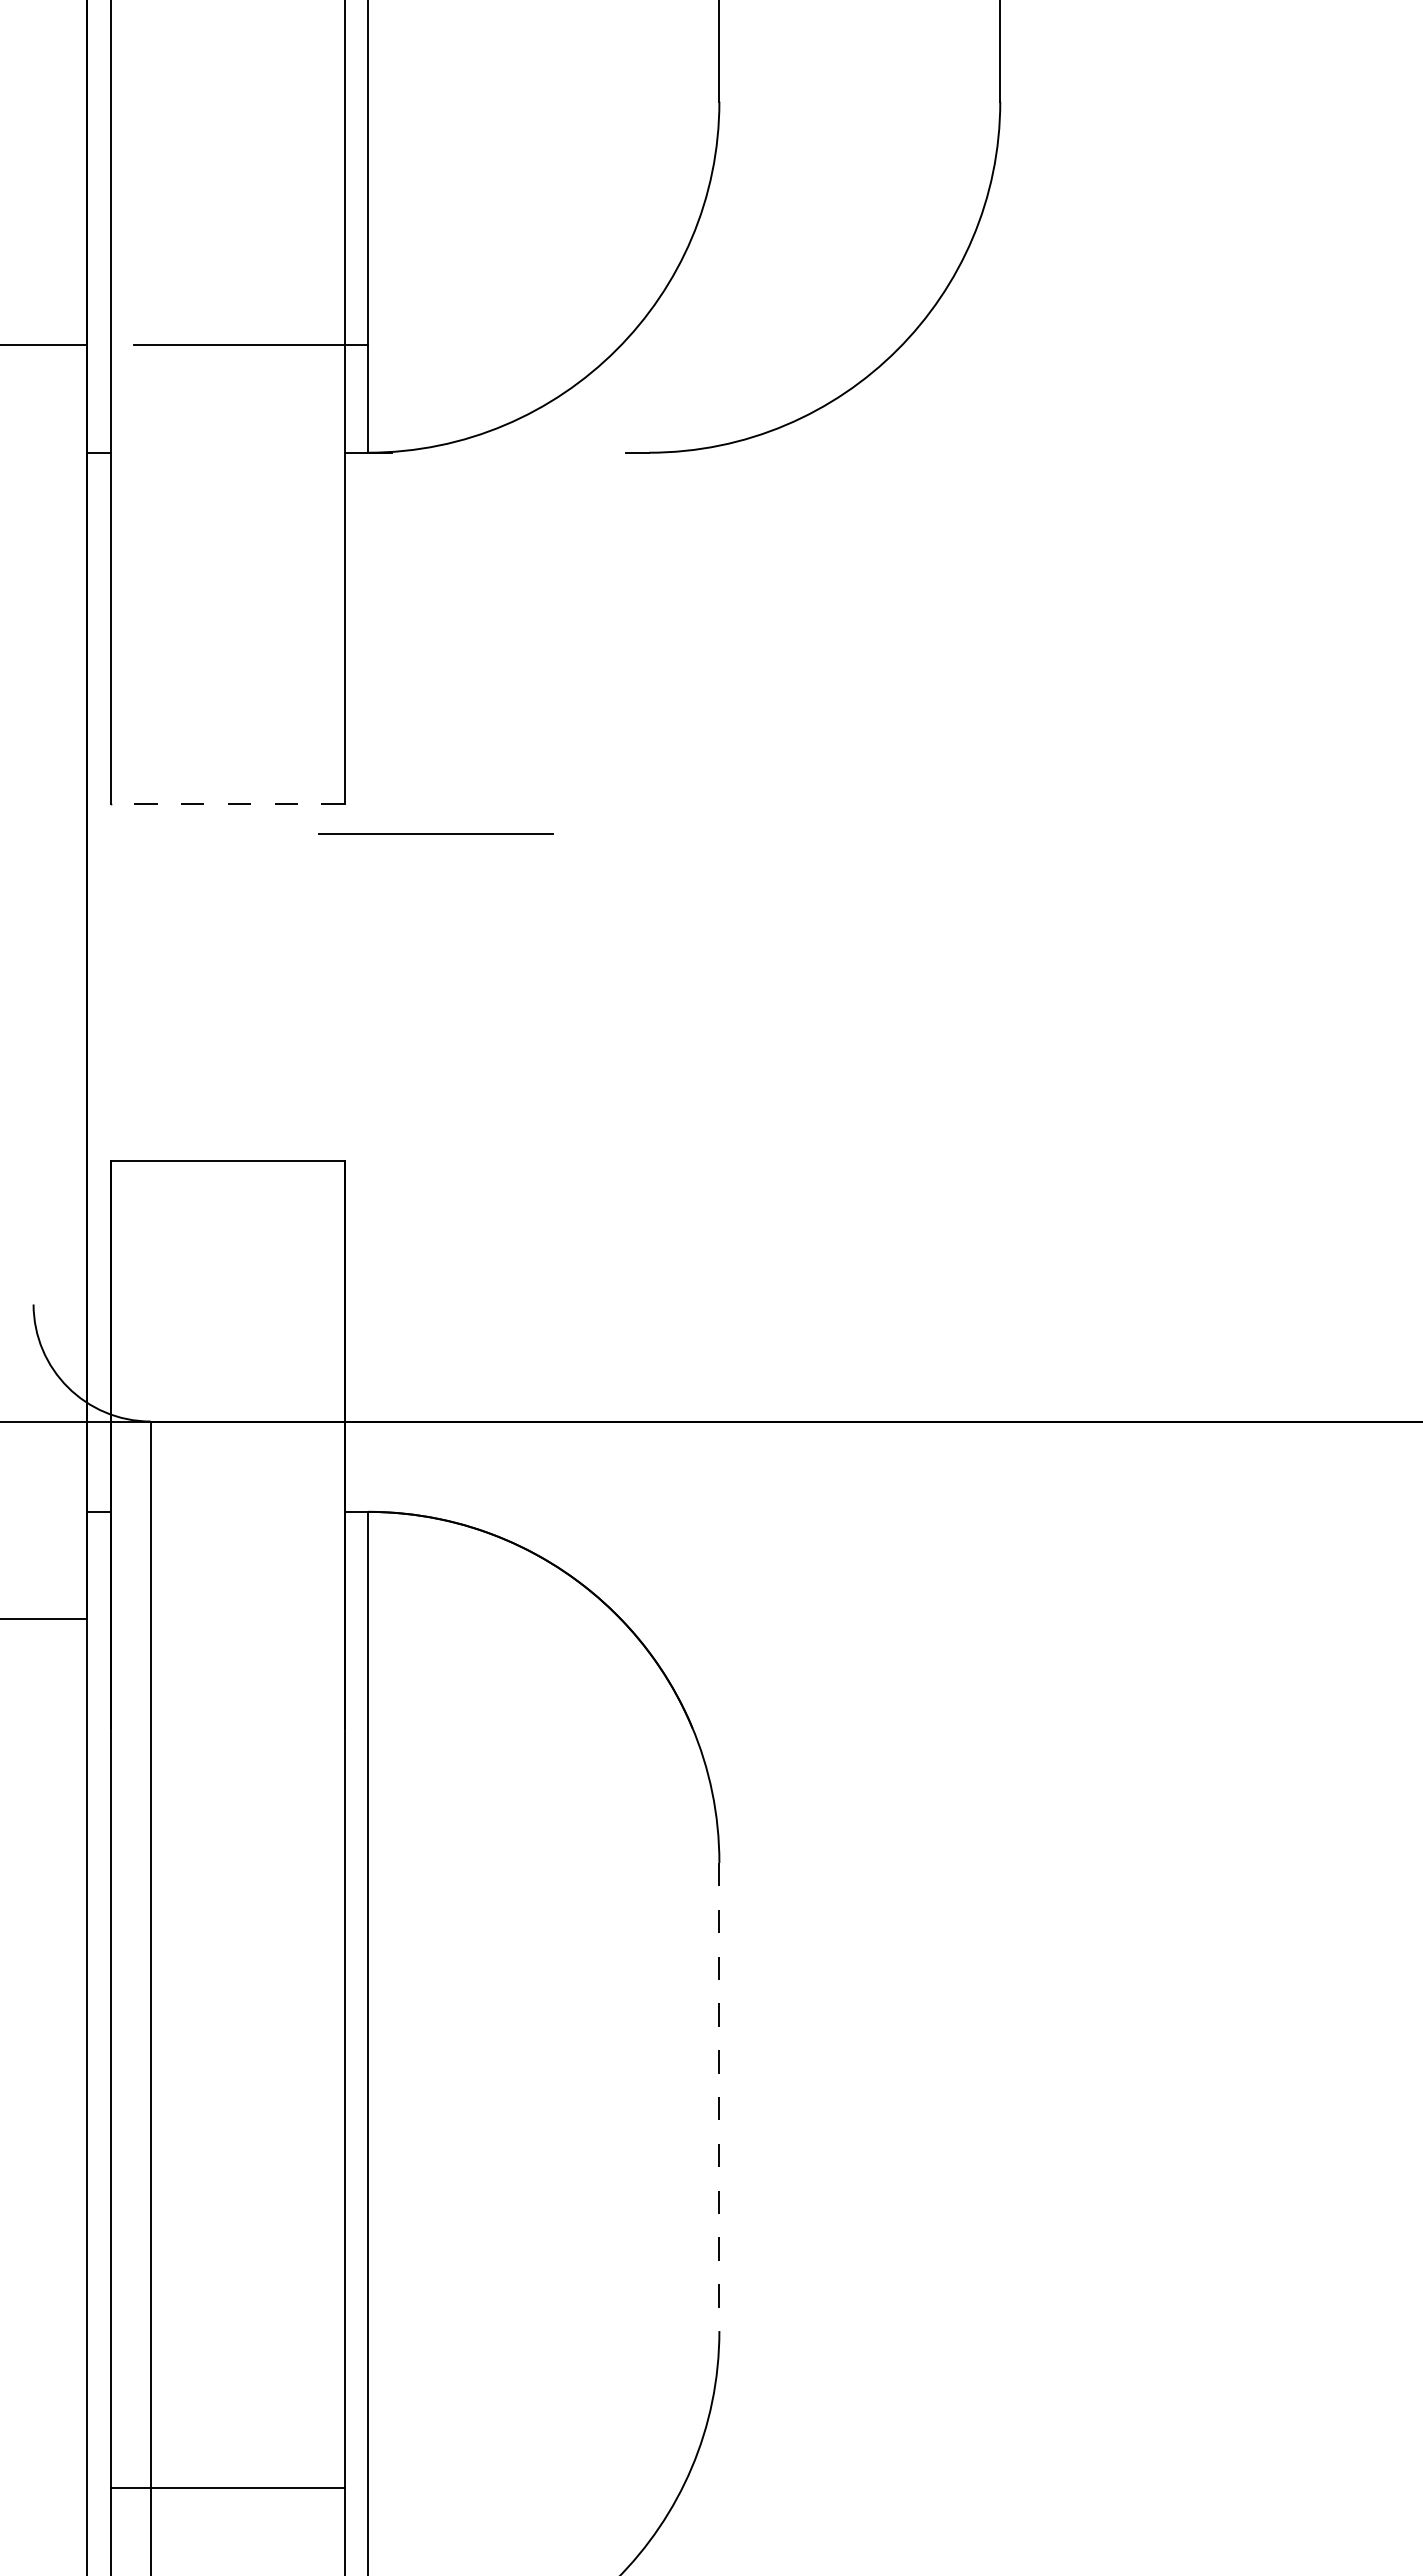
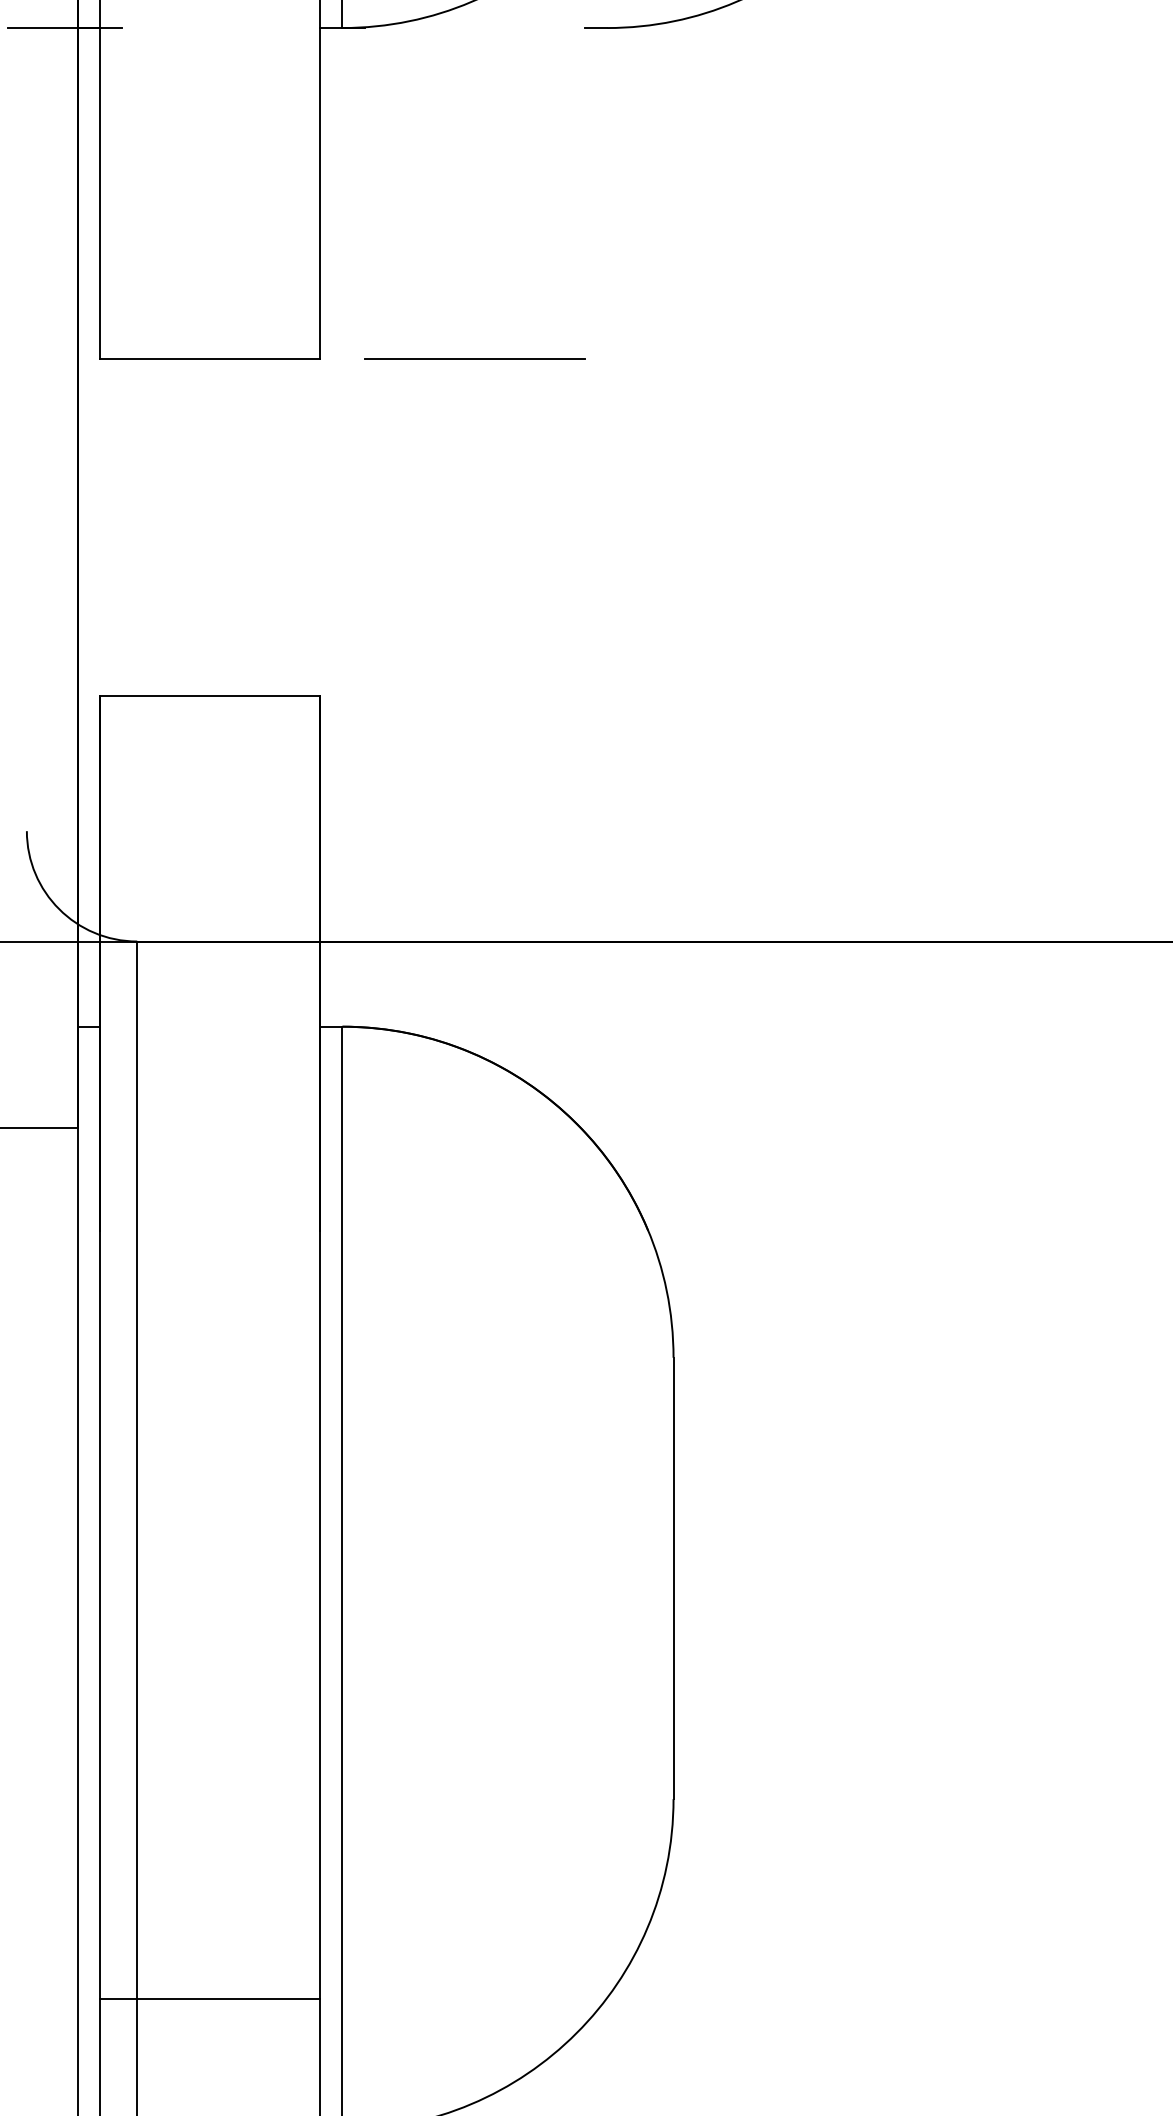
line: (73, 452) -> (64, 27), added
line: (227, 803) -> (209, 358), dashed -> solid
line: (435, 833) -> (474, 358), moved
line: (719, 2097) -> (673, 1578), dashed -> solid
line: (227, 2487) -> (209, 1998), moved

